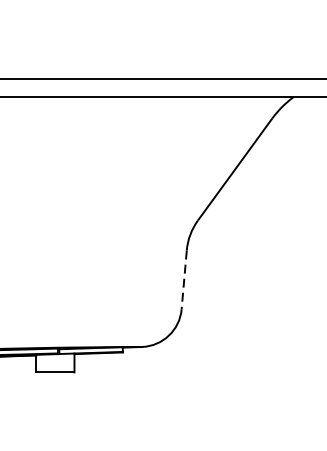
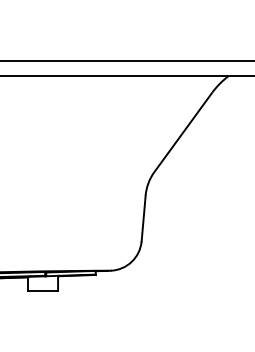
line: (184, 279) -> (143, 218), dashed -> solid

